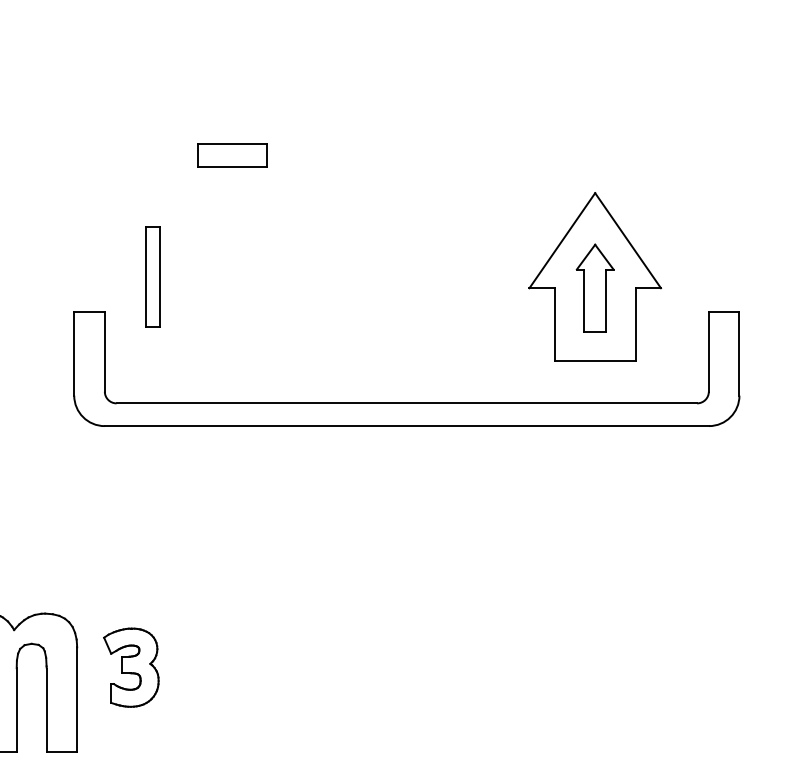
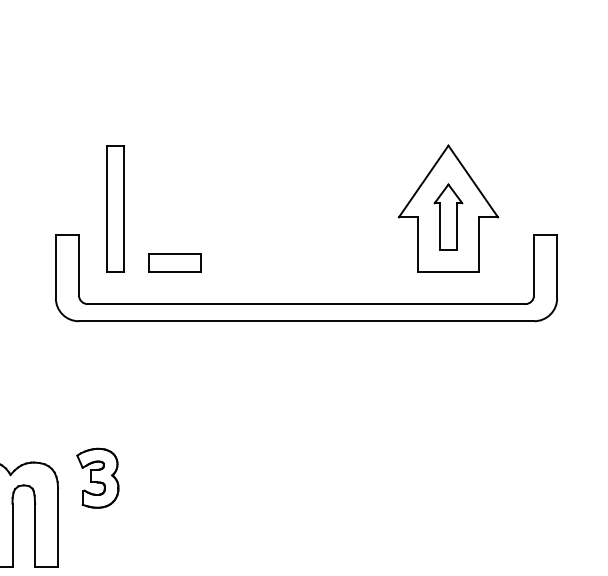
part: (231, 154) -> (174, 262), moved
part: (153, 276) -> (115, 208), size x1.67
part: (130, 666) -> (97, 477), moved

